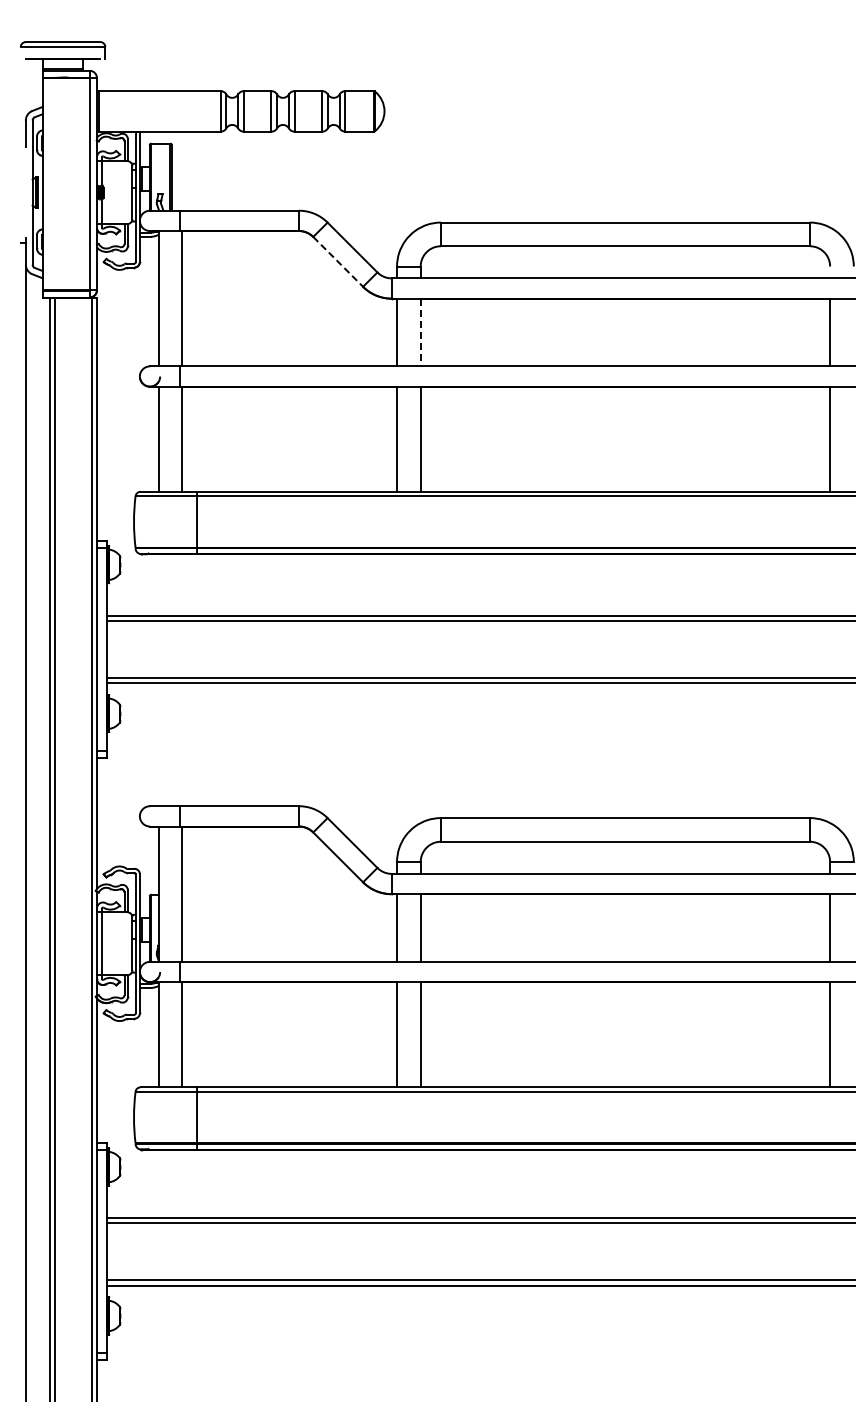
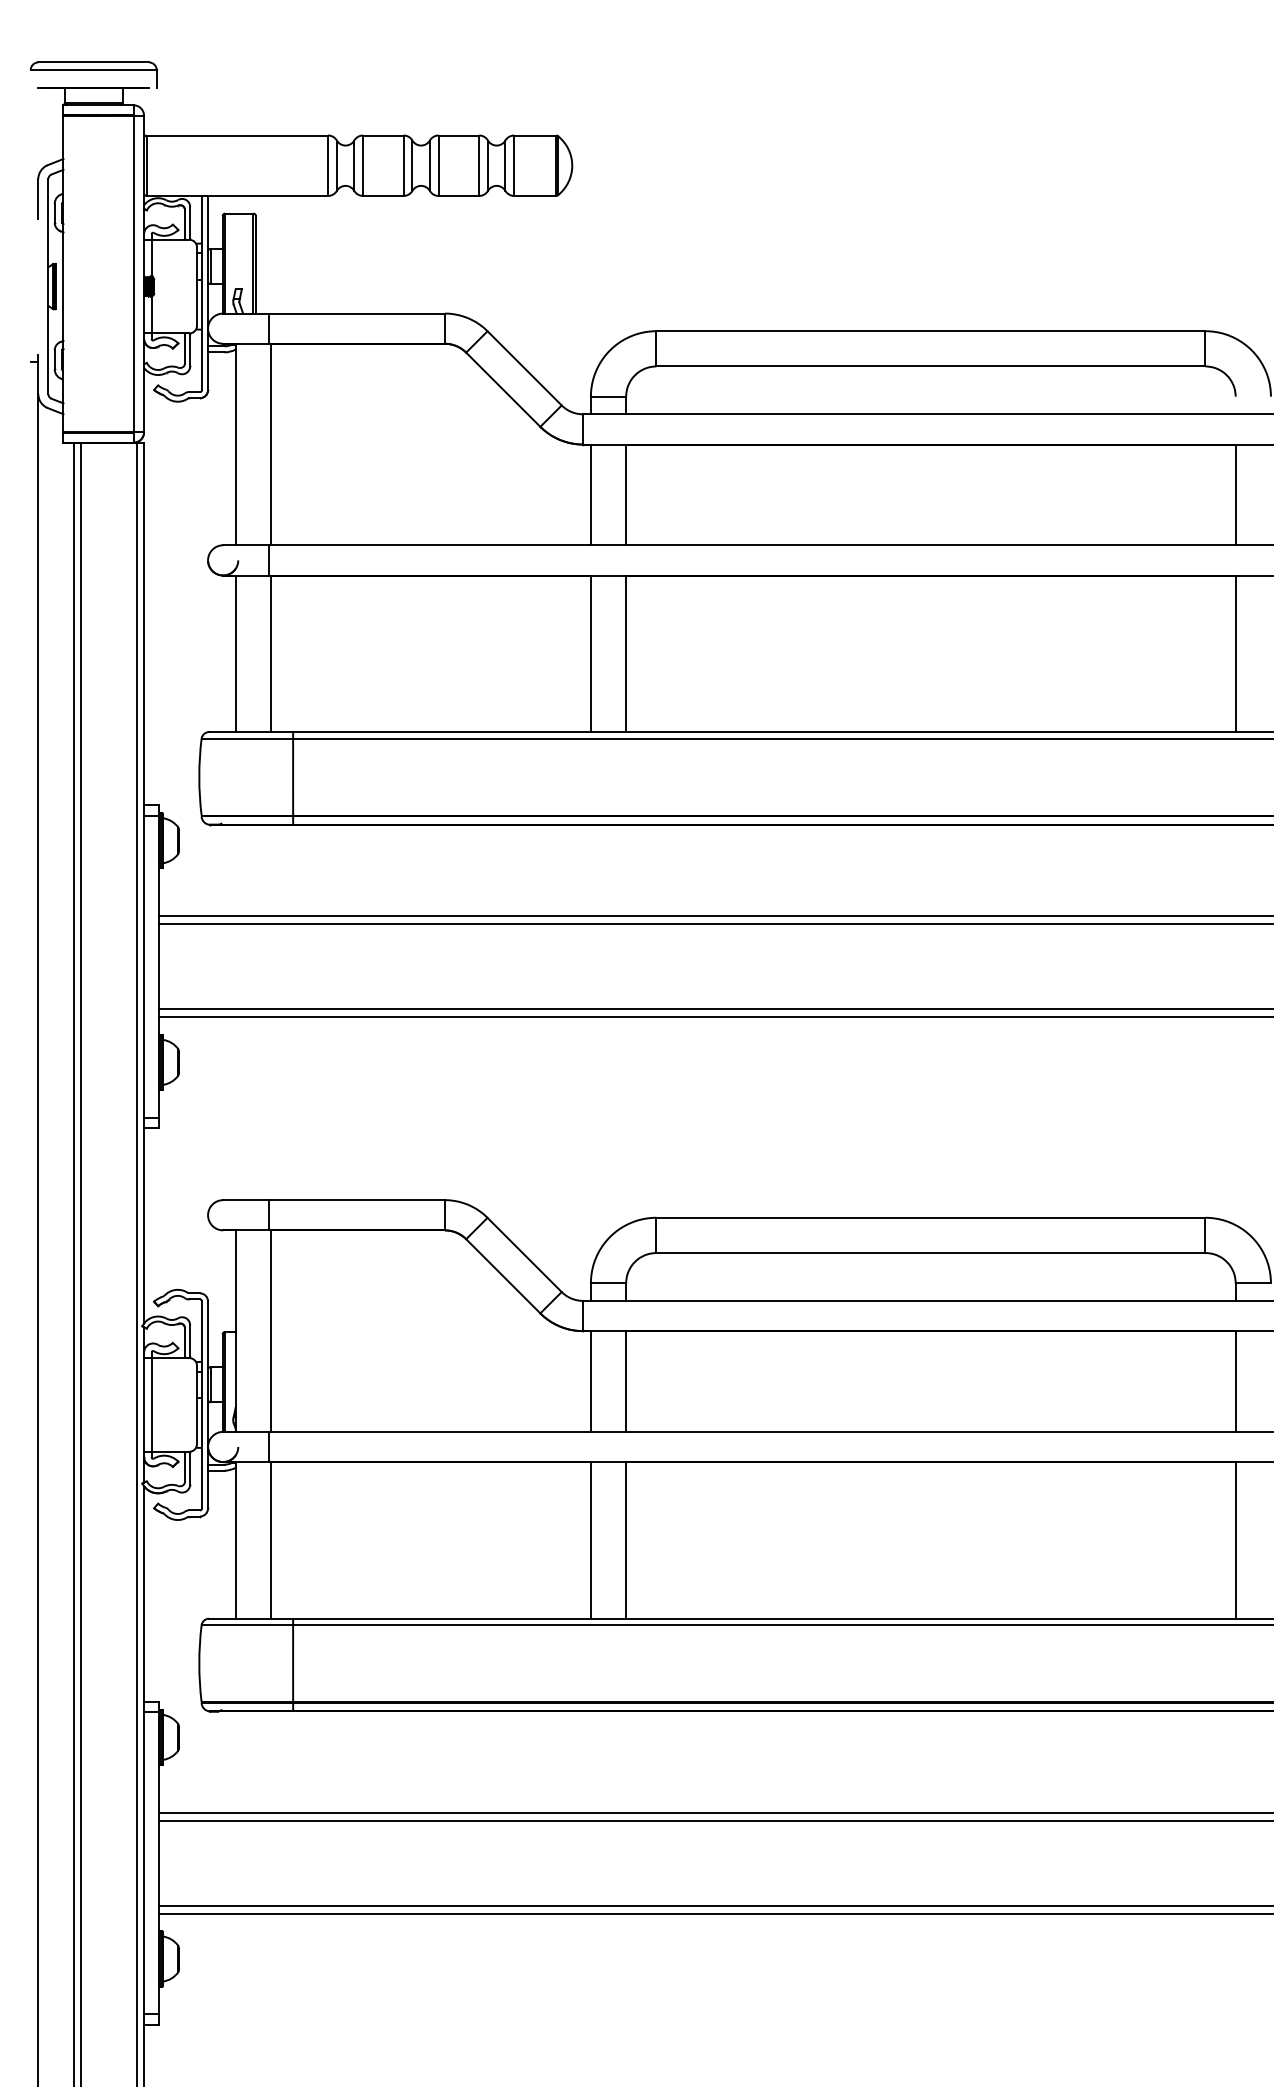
line: (338, 262) -> (503, 390), dashed -> solid
line: (420, 332) -> (625, 494), dashed -> solid

